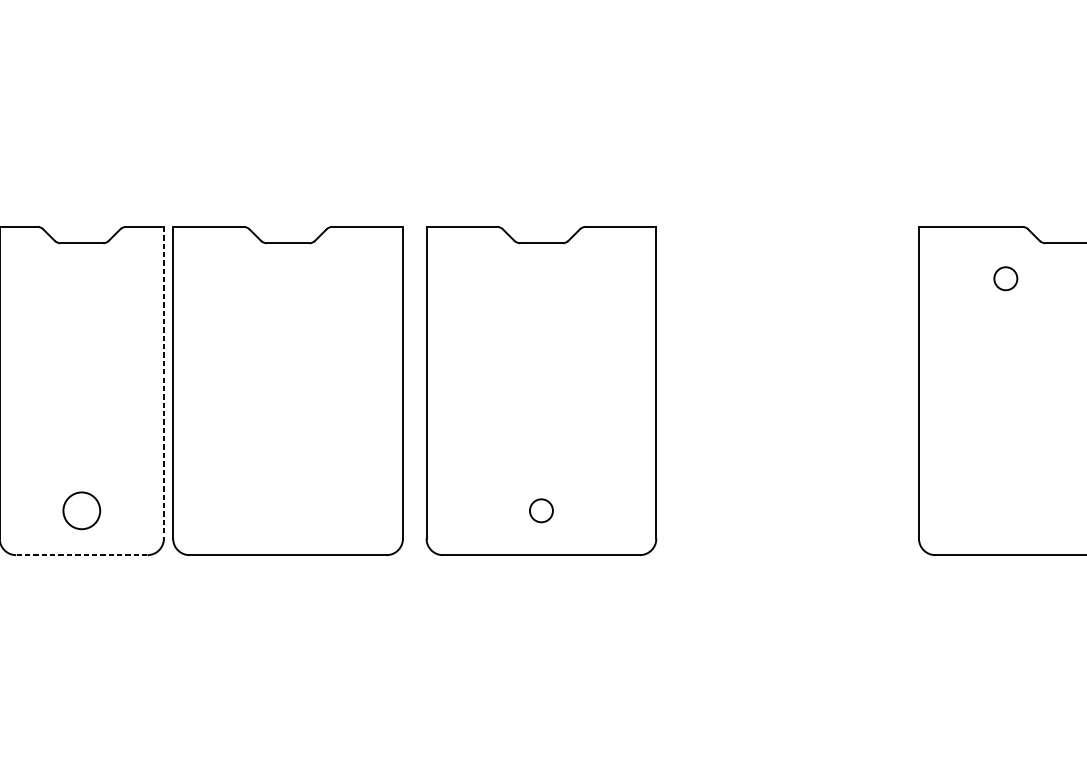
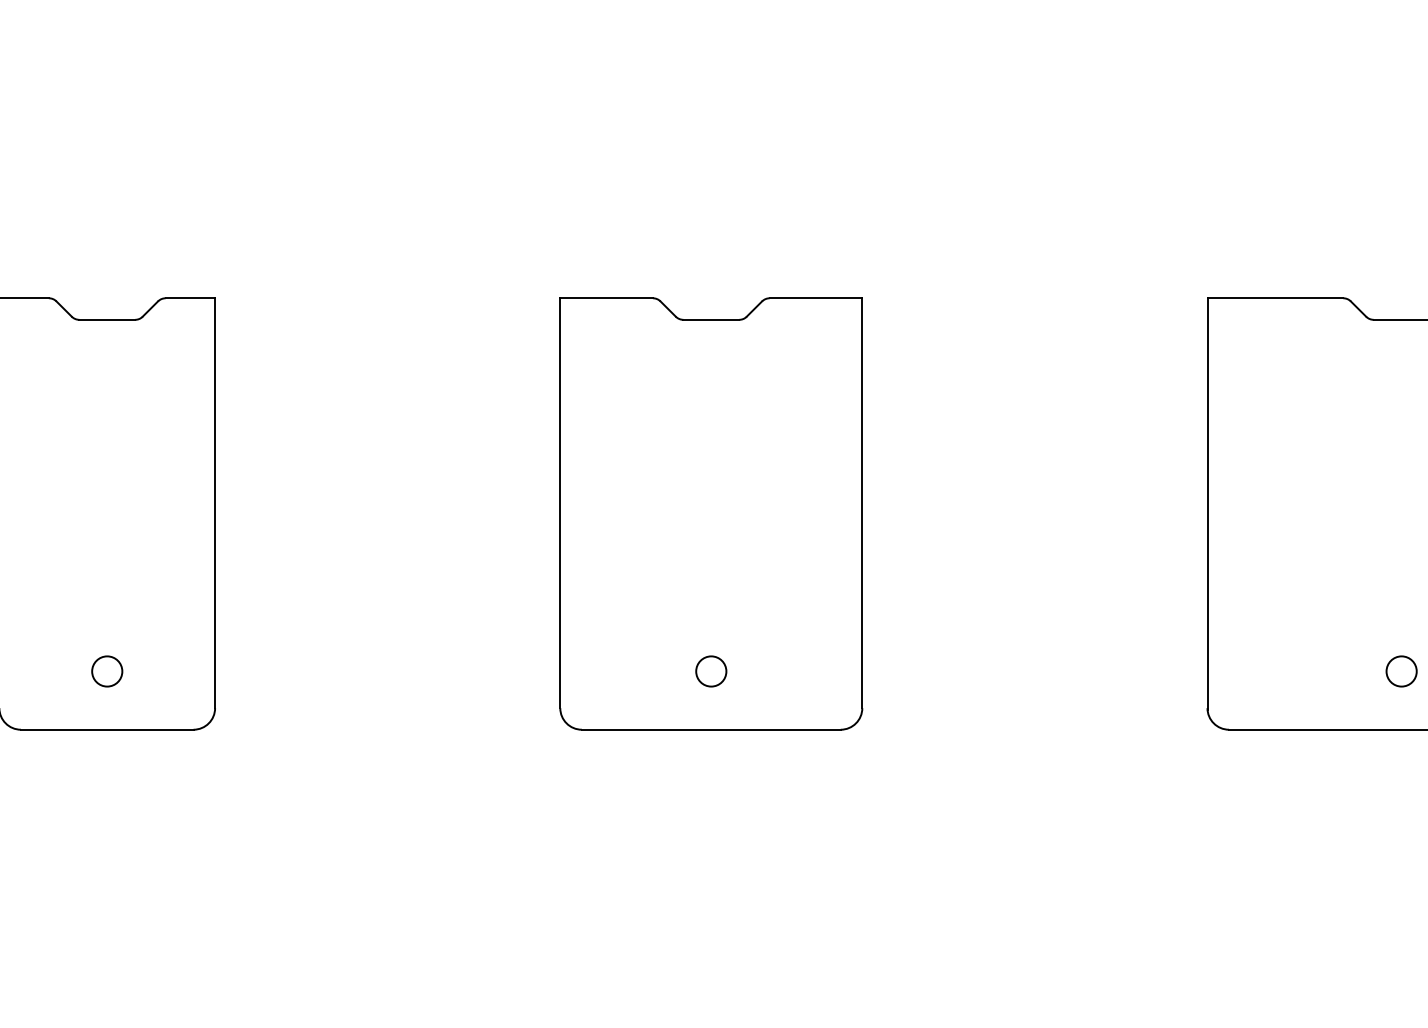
circle: (1005, 278) -> (1401, 671), moved
line: (164, 383) -> (215, 503), dashed -> solid
part: (288, 390) -> (378, 513), removed
circle: (82, 510) -> (107, 671), size x0.62
line: (81, 554) -> (106, 729), dashed -> solid

